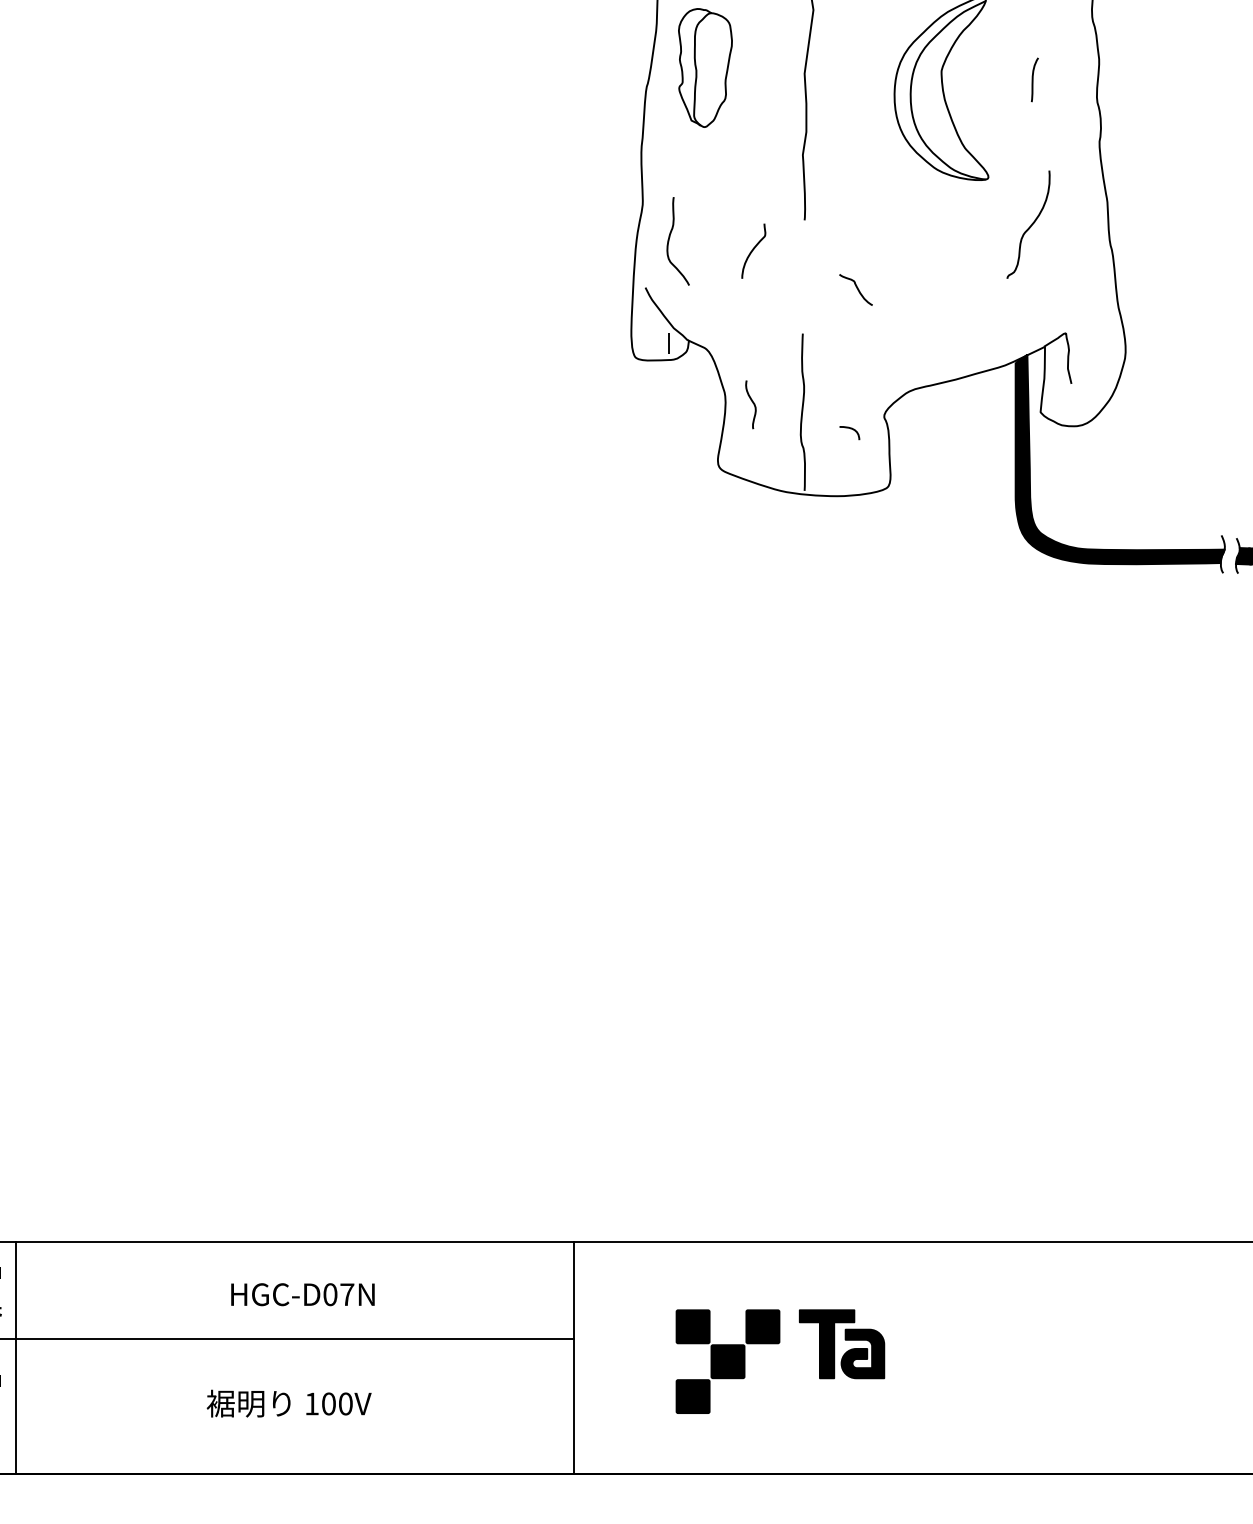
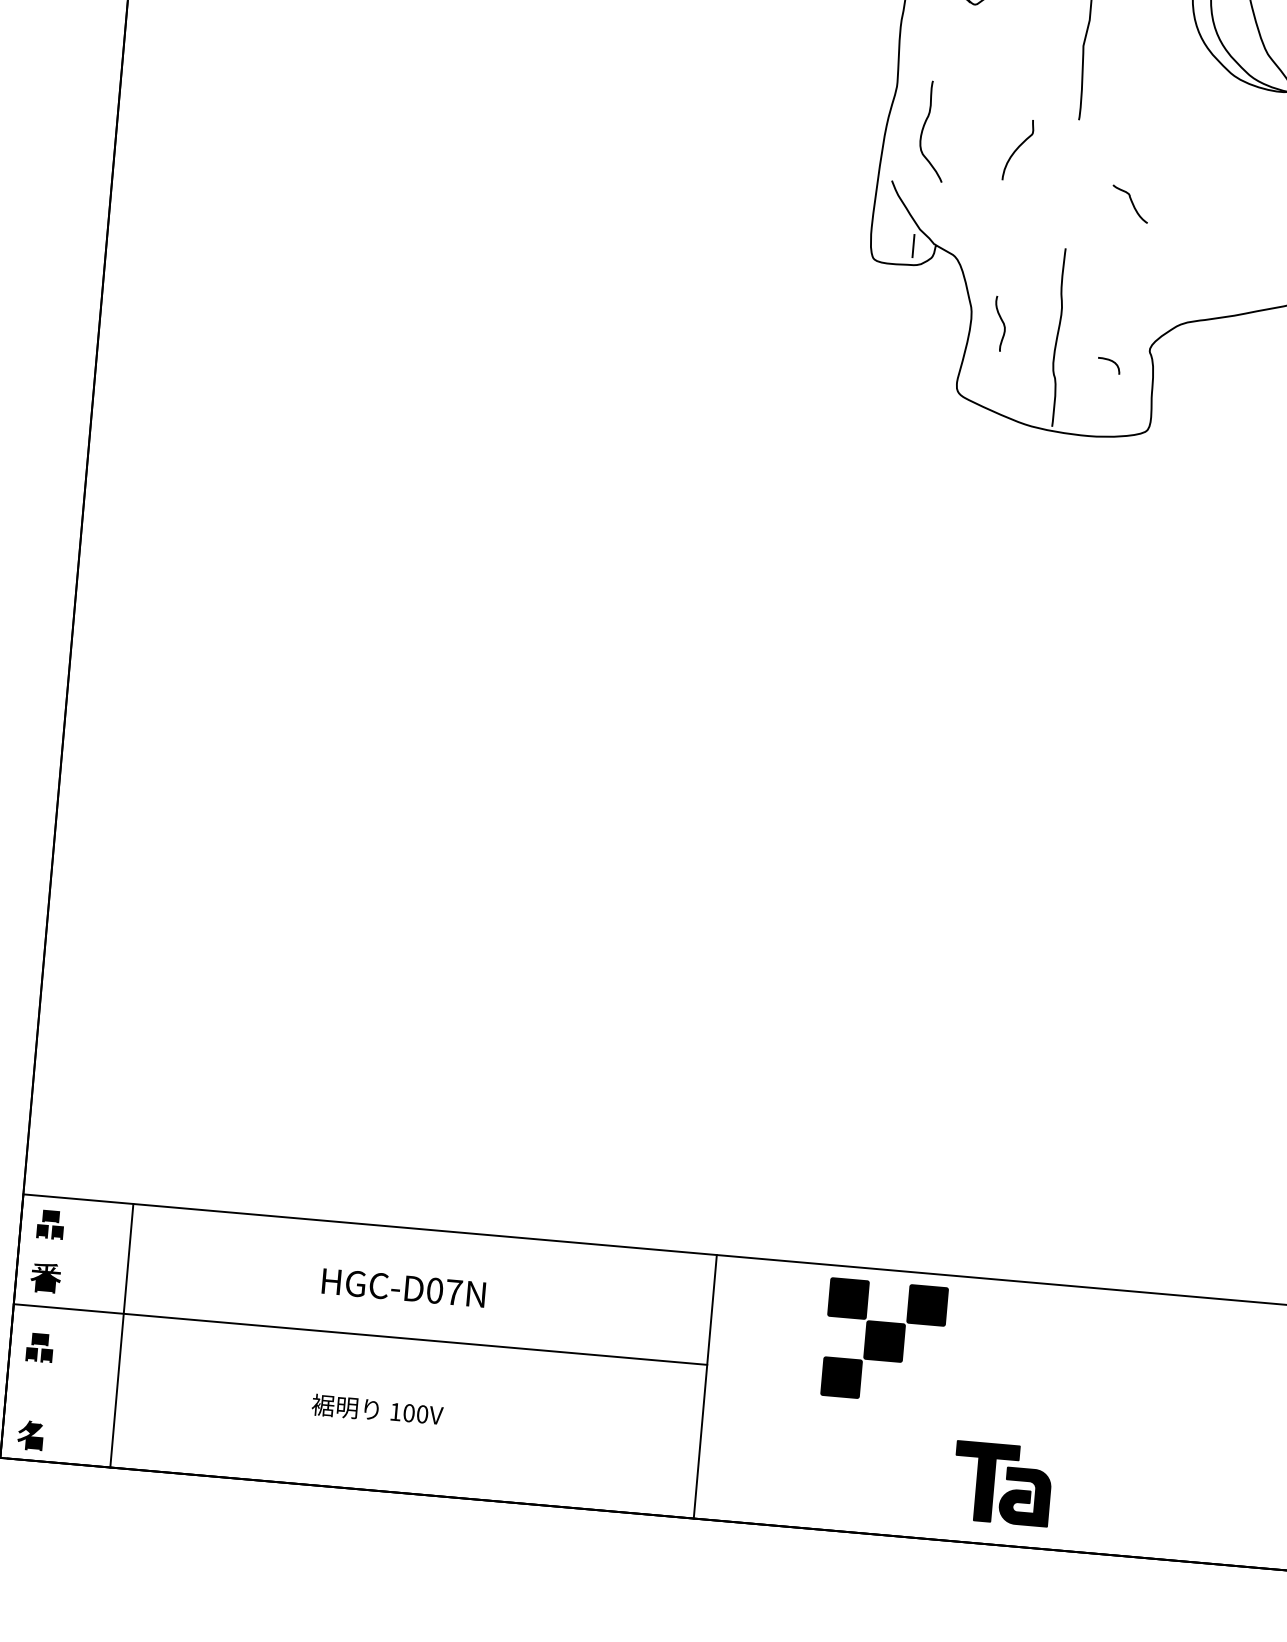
part: (842, 1344) -> (1002, 1484), moved
line: (15, 1357) -> (121, 1335), moved
part: (727, 1361) -> (884, 1341), moved
part: (288, 1403) -> (376, 1409), size x0.7

